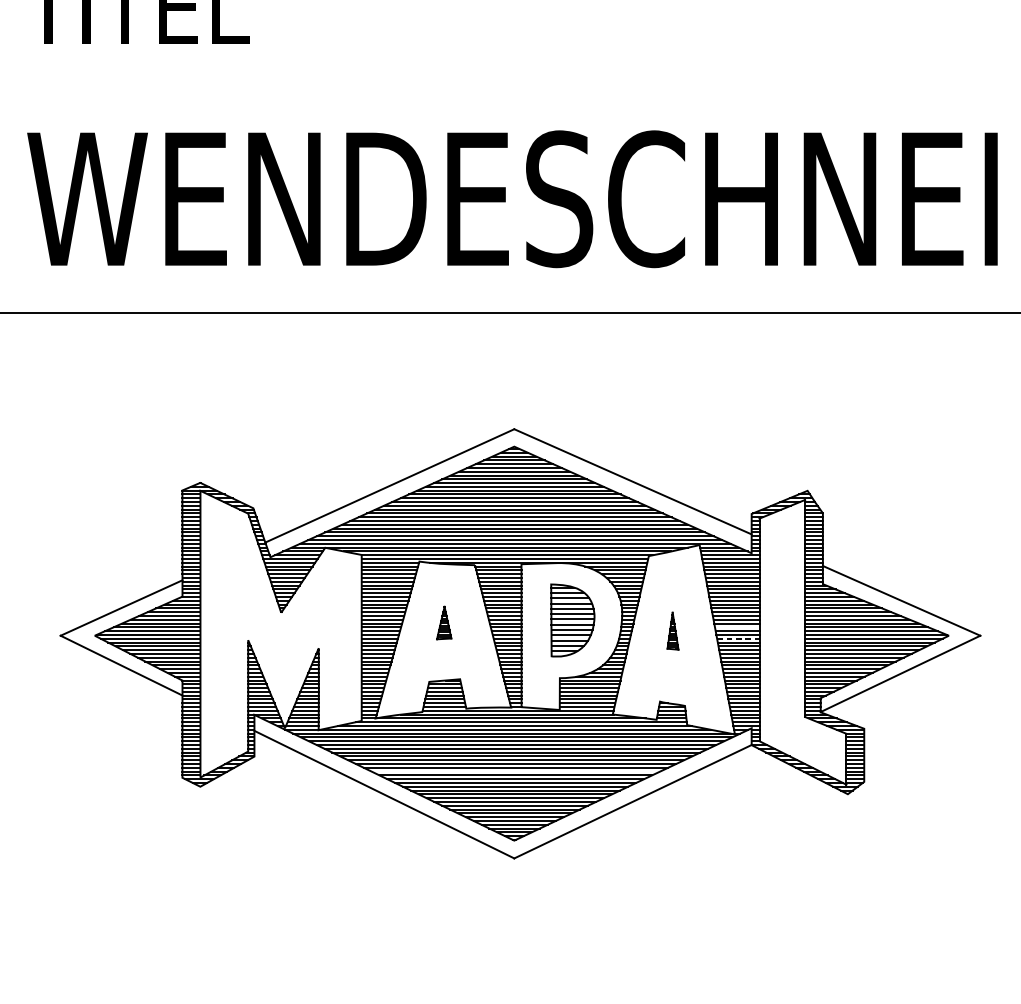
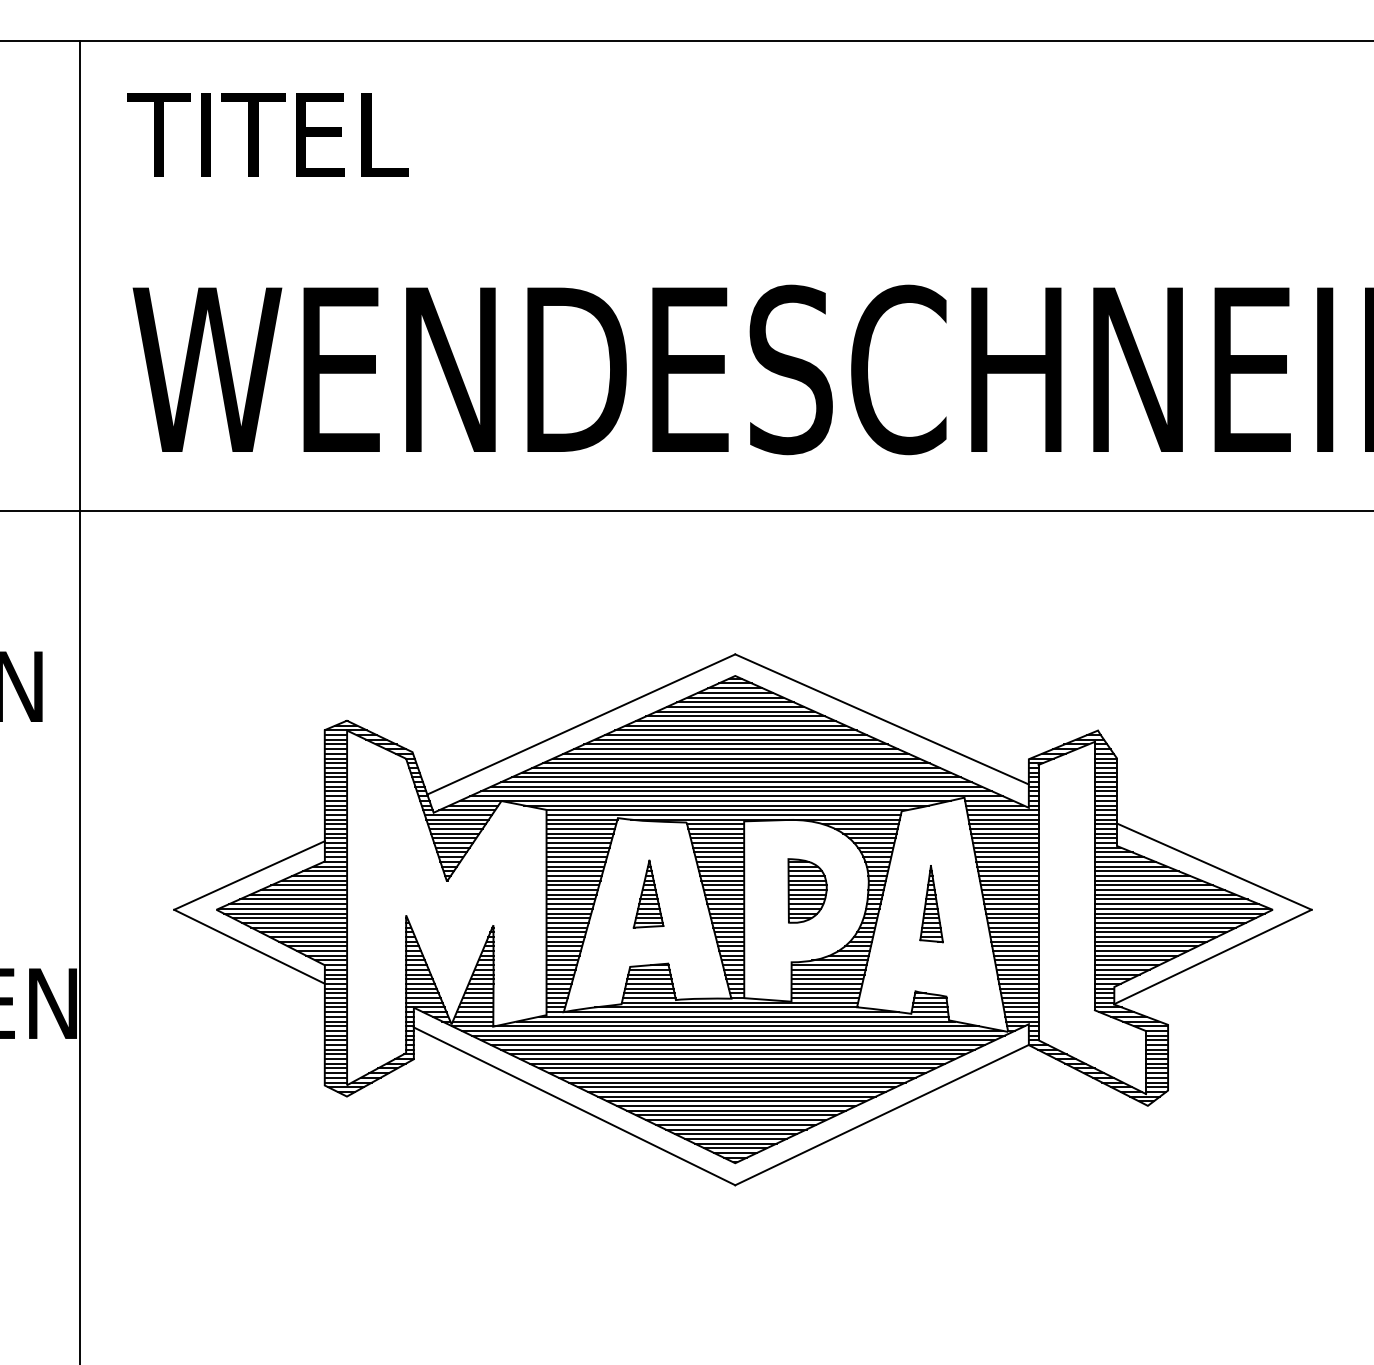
part: (572, 620) -> (807, 890), size x0.71
part: (444, 622) -> (648, 893), size x1.67
line: (736, 627) -> (1010, 899), added
part: (672, 631) -> (931, 904), size x1.67
line: (738, 638) -> (1012, 913), dashed -> solid
line: (515, 771) -> (736, 1077), added

